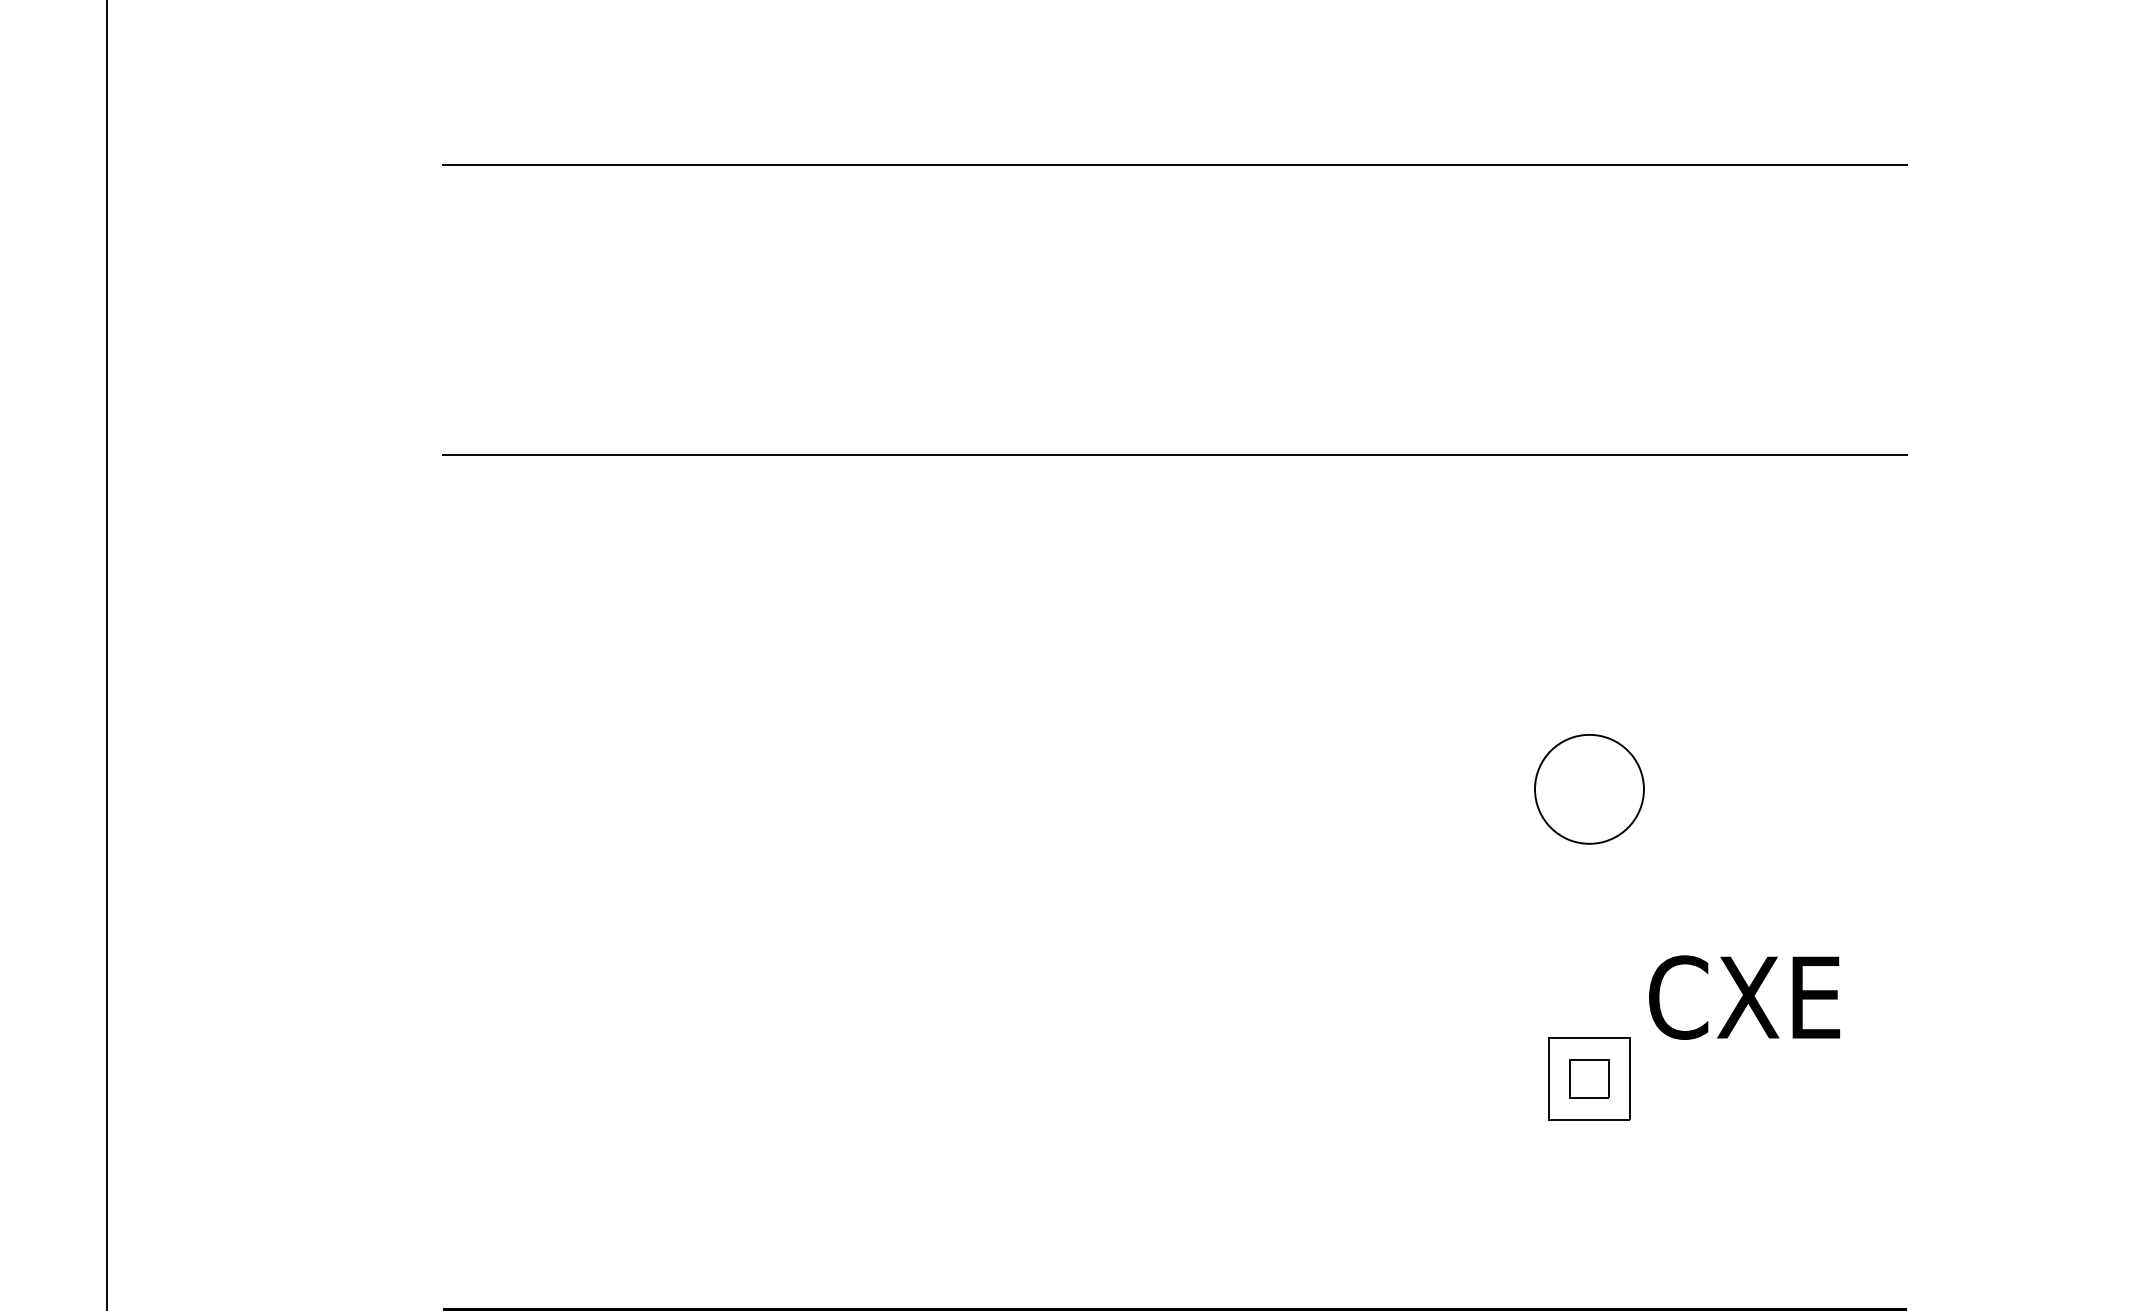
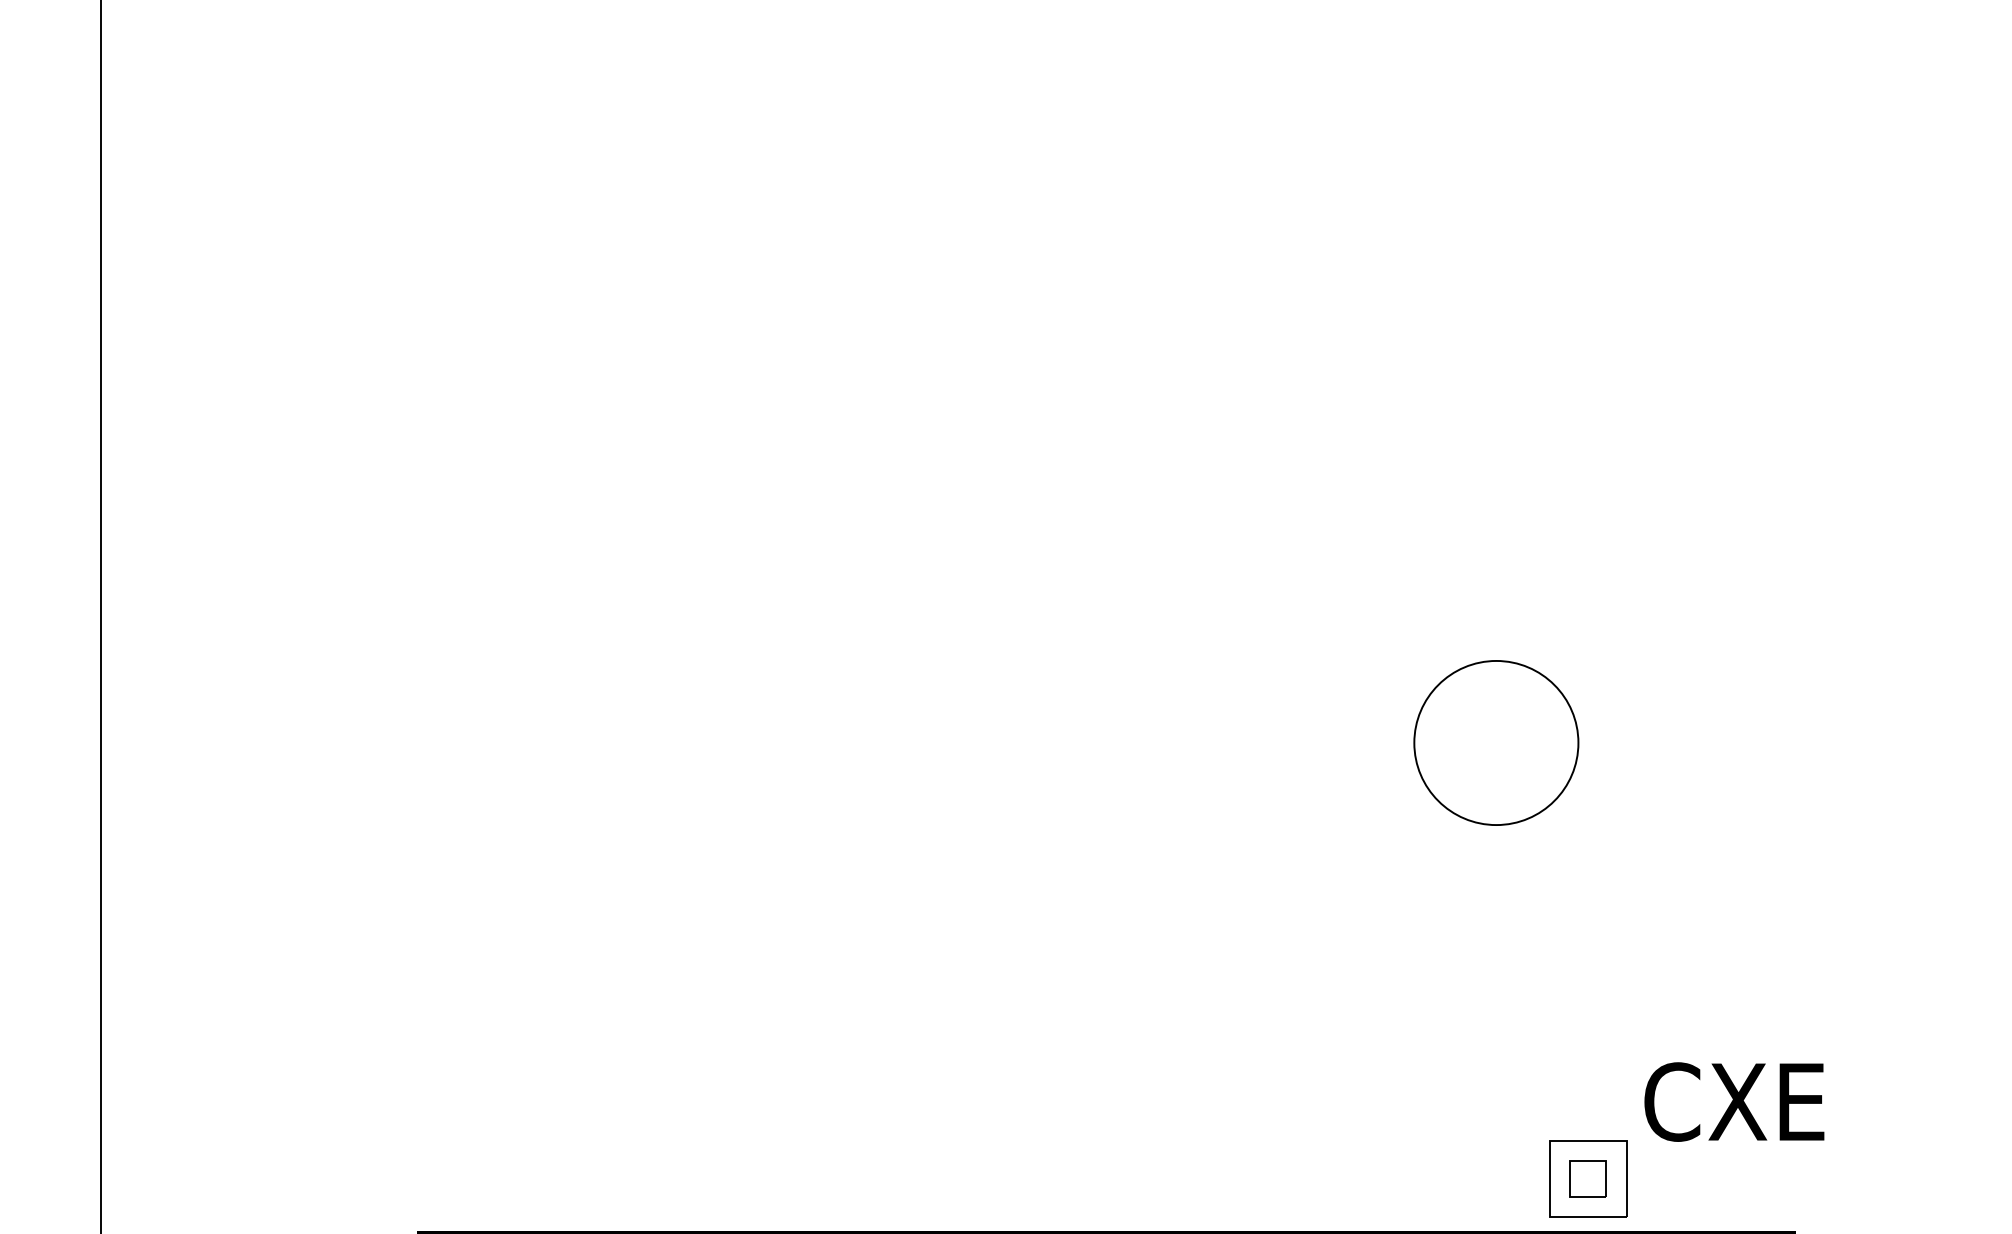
line: (1175, 164) -> (1106, 154), removed
line: (1175, 454) -> (1106, 427), removed
circle: (1589, 788) -> (1496, 742), size x1.6
part: (1693, 1037) -> (1686, 1139), moved

